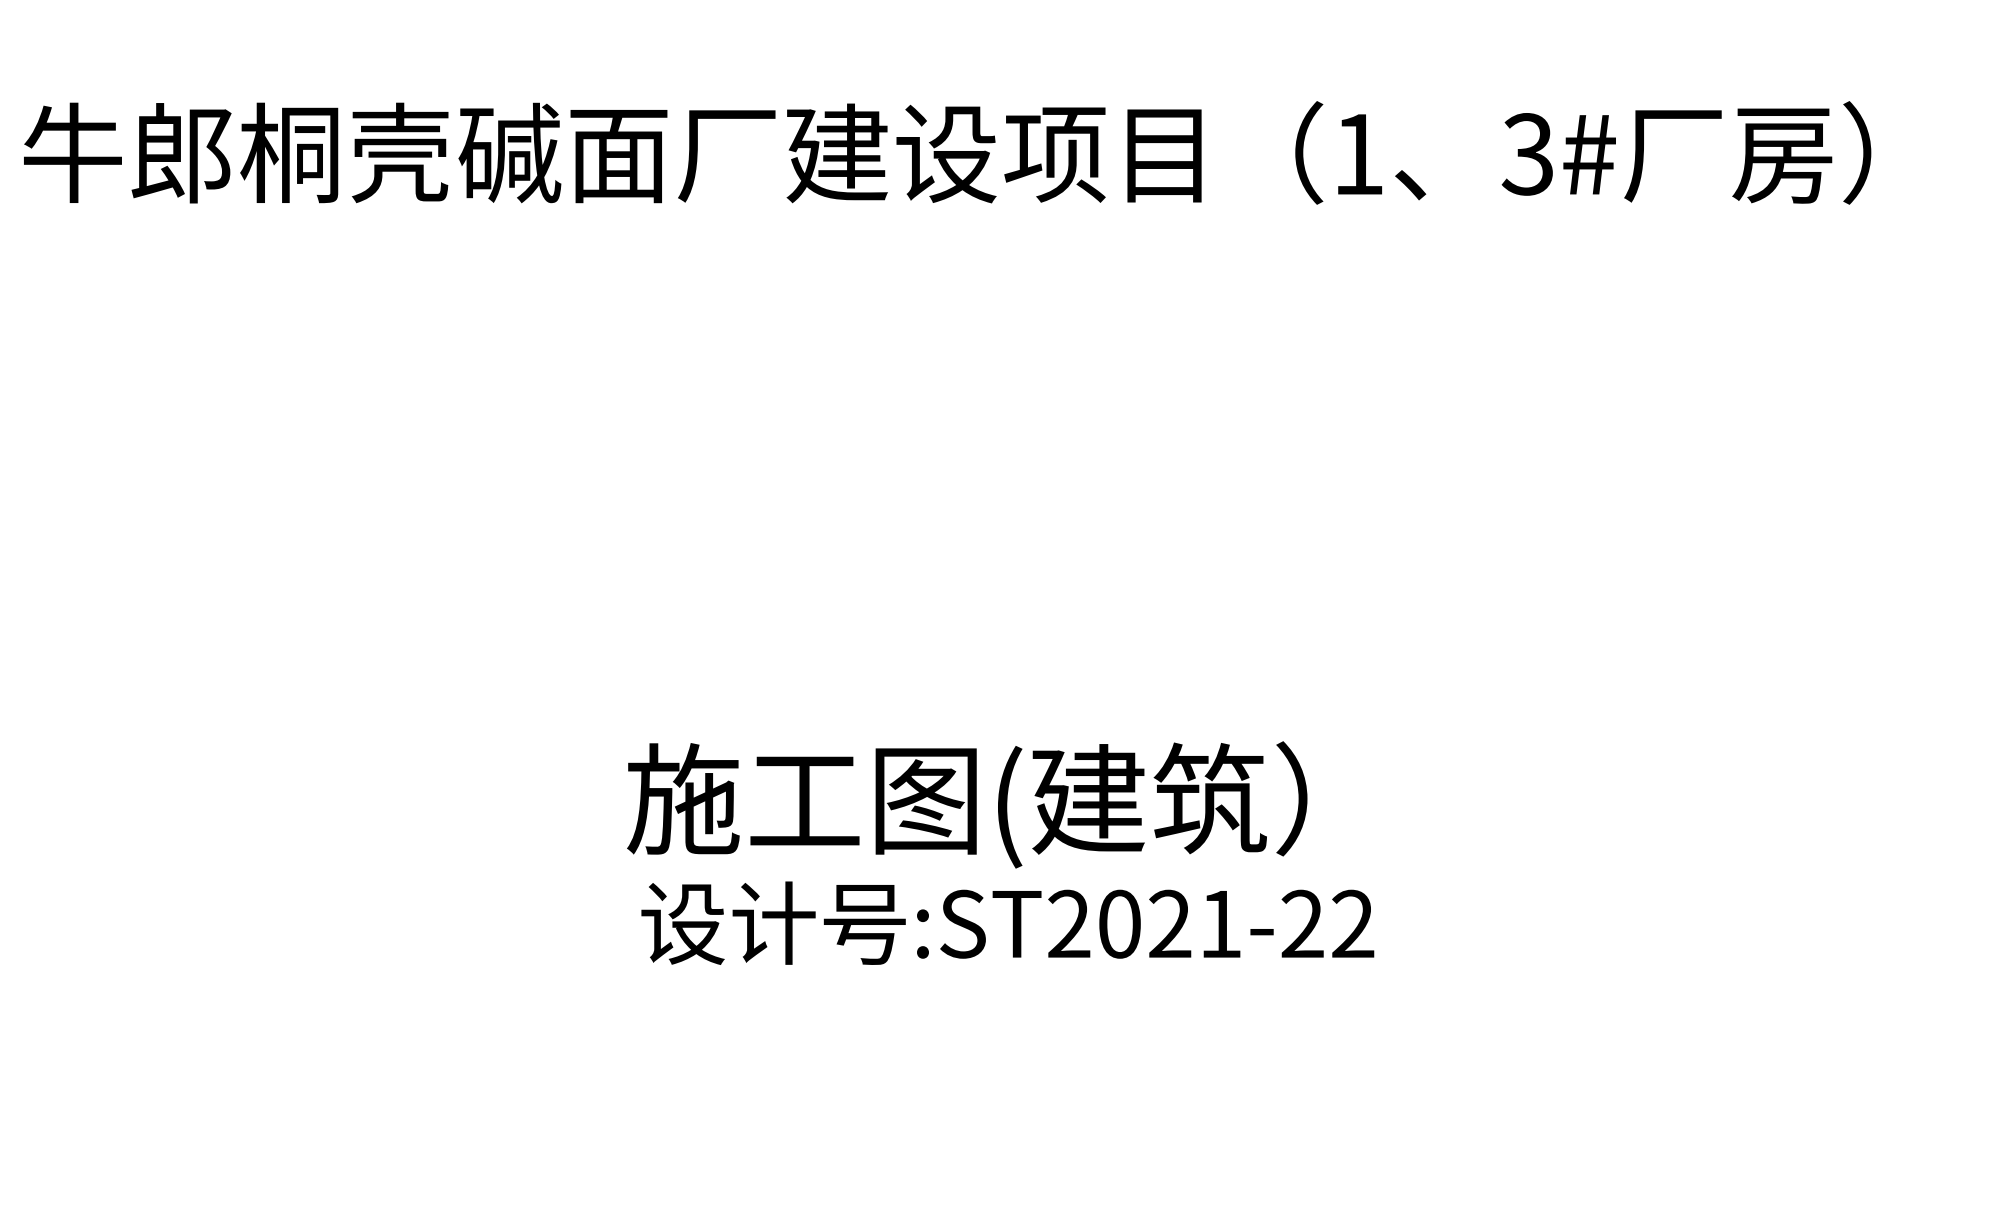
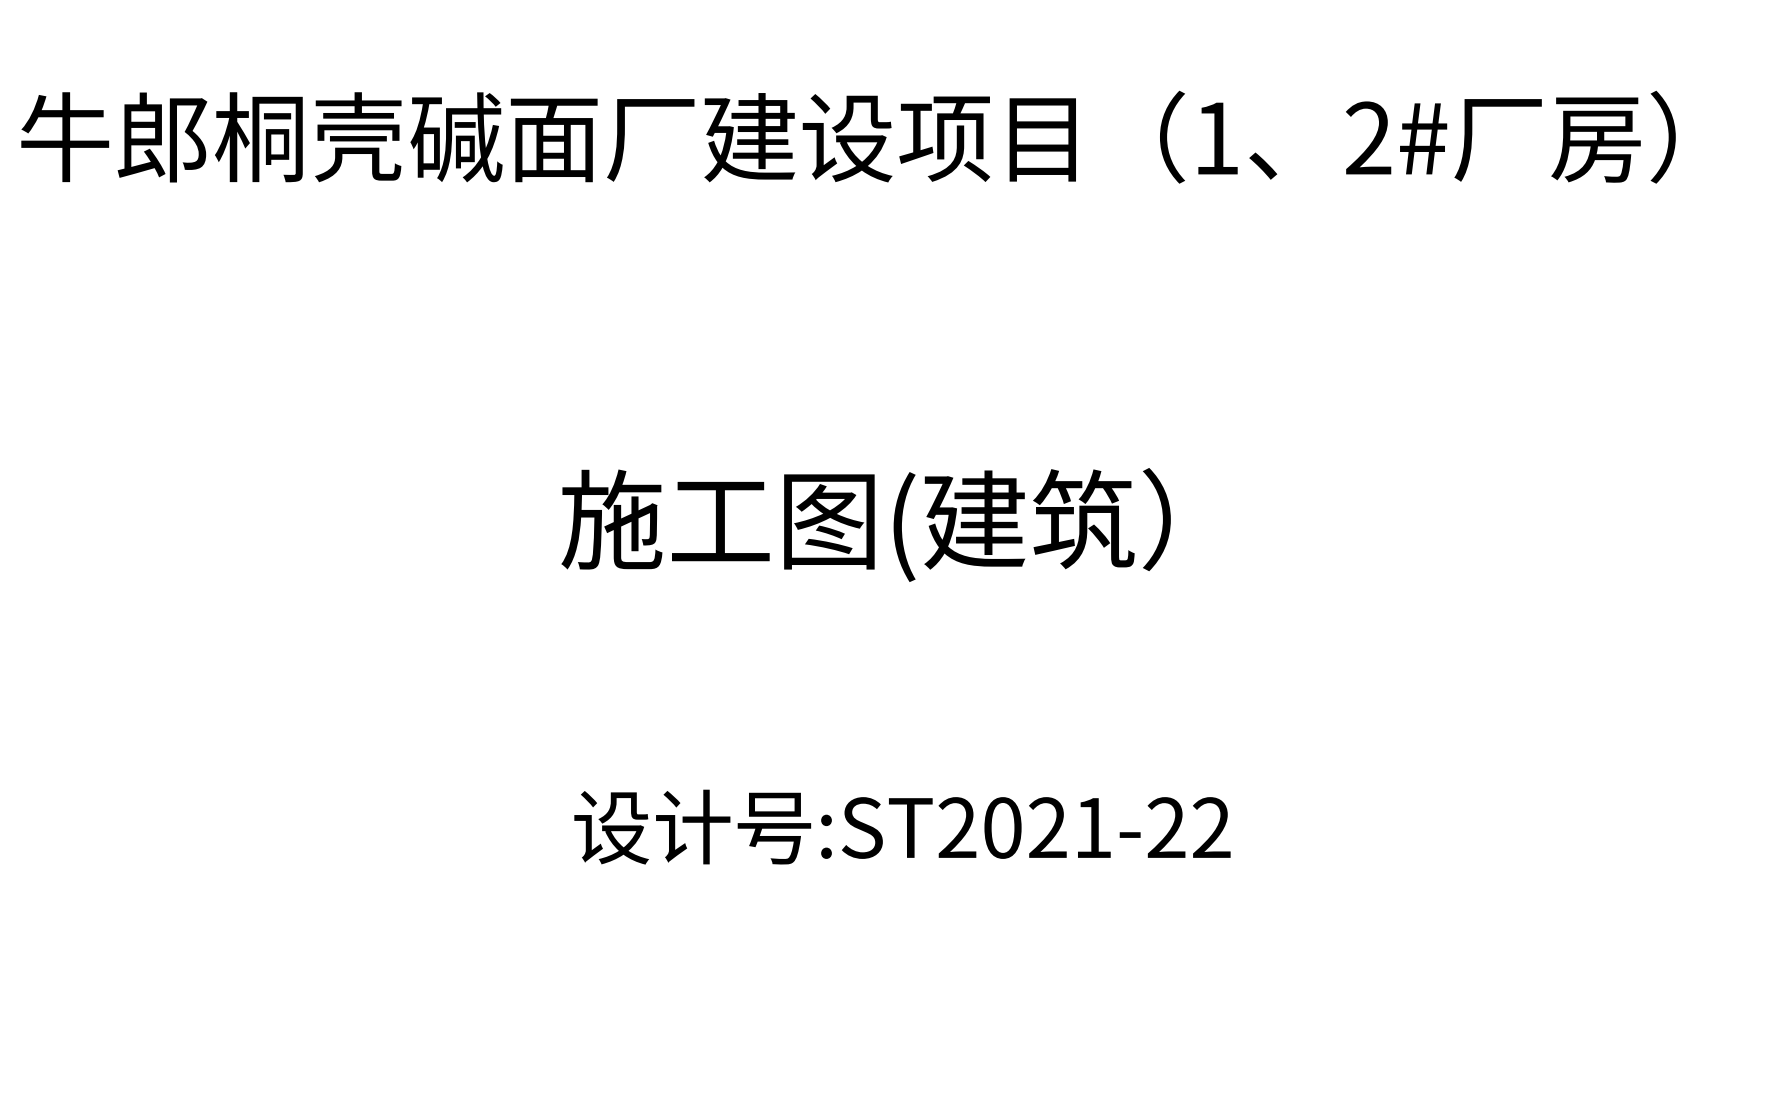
text: (1527, 154) -> (1367, 138), 3# -> 2#
text: (967, 804) -> (866, 524), moved

